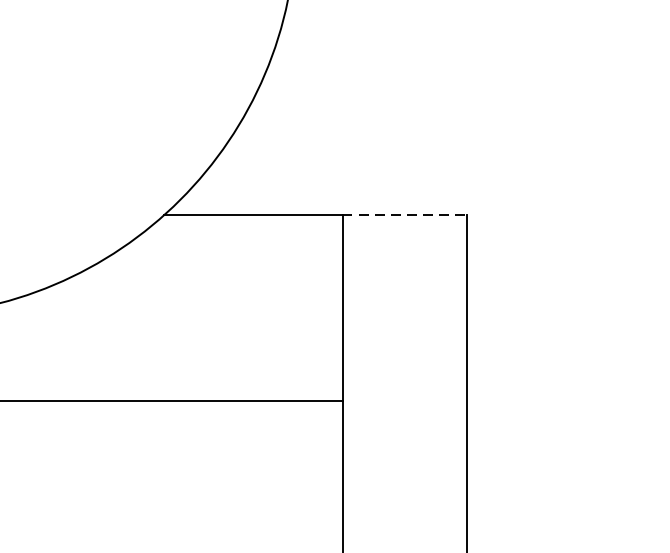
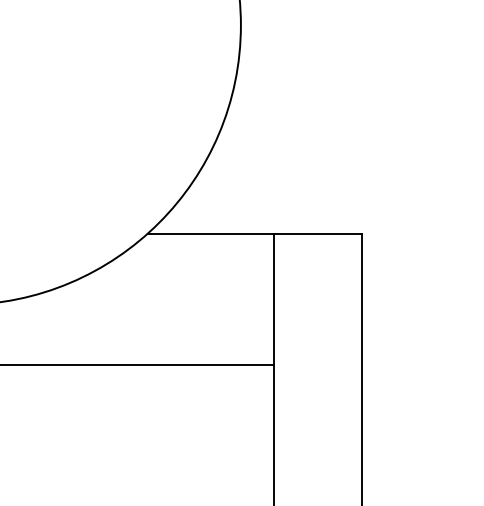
line: (404, 214) -> (317, 233), dashed -> solid

